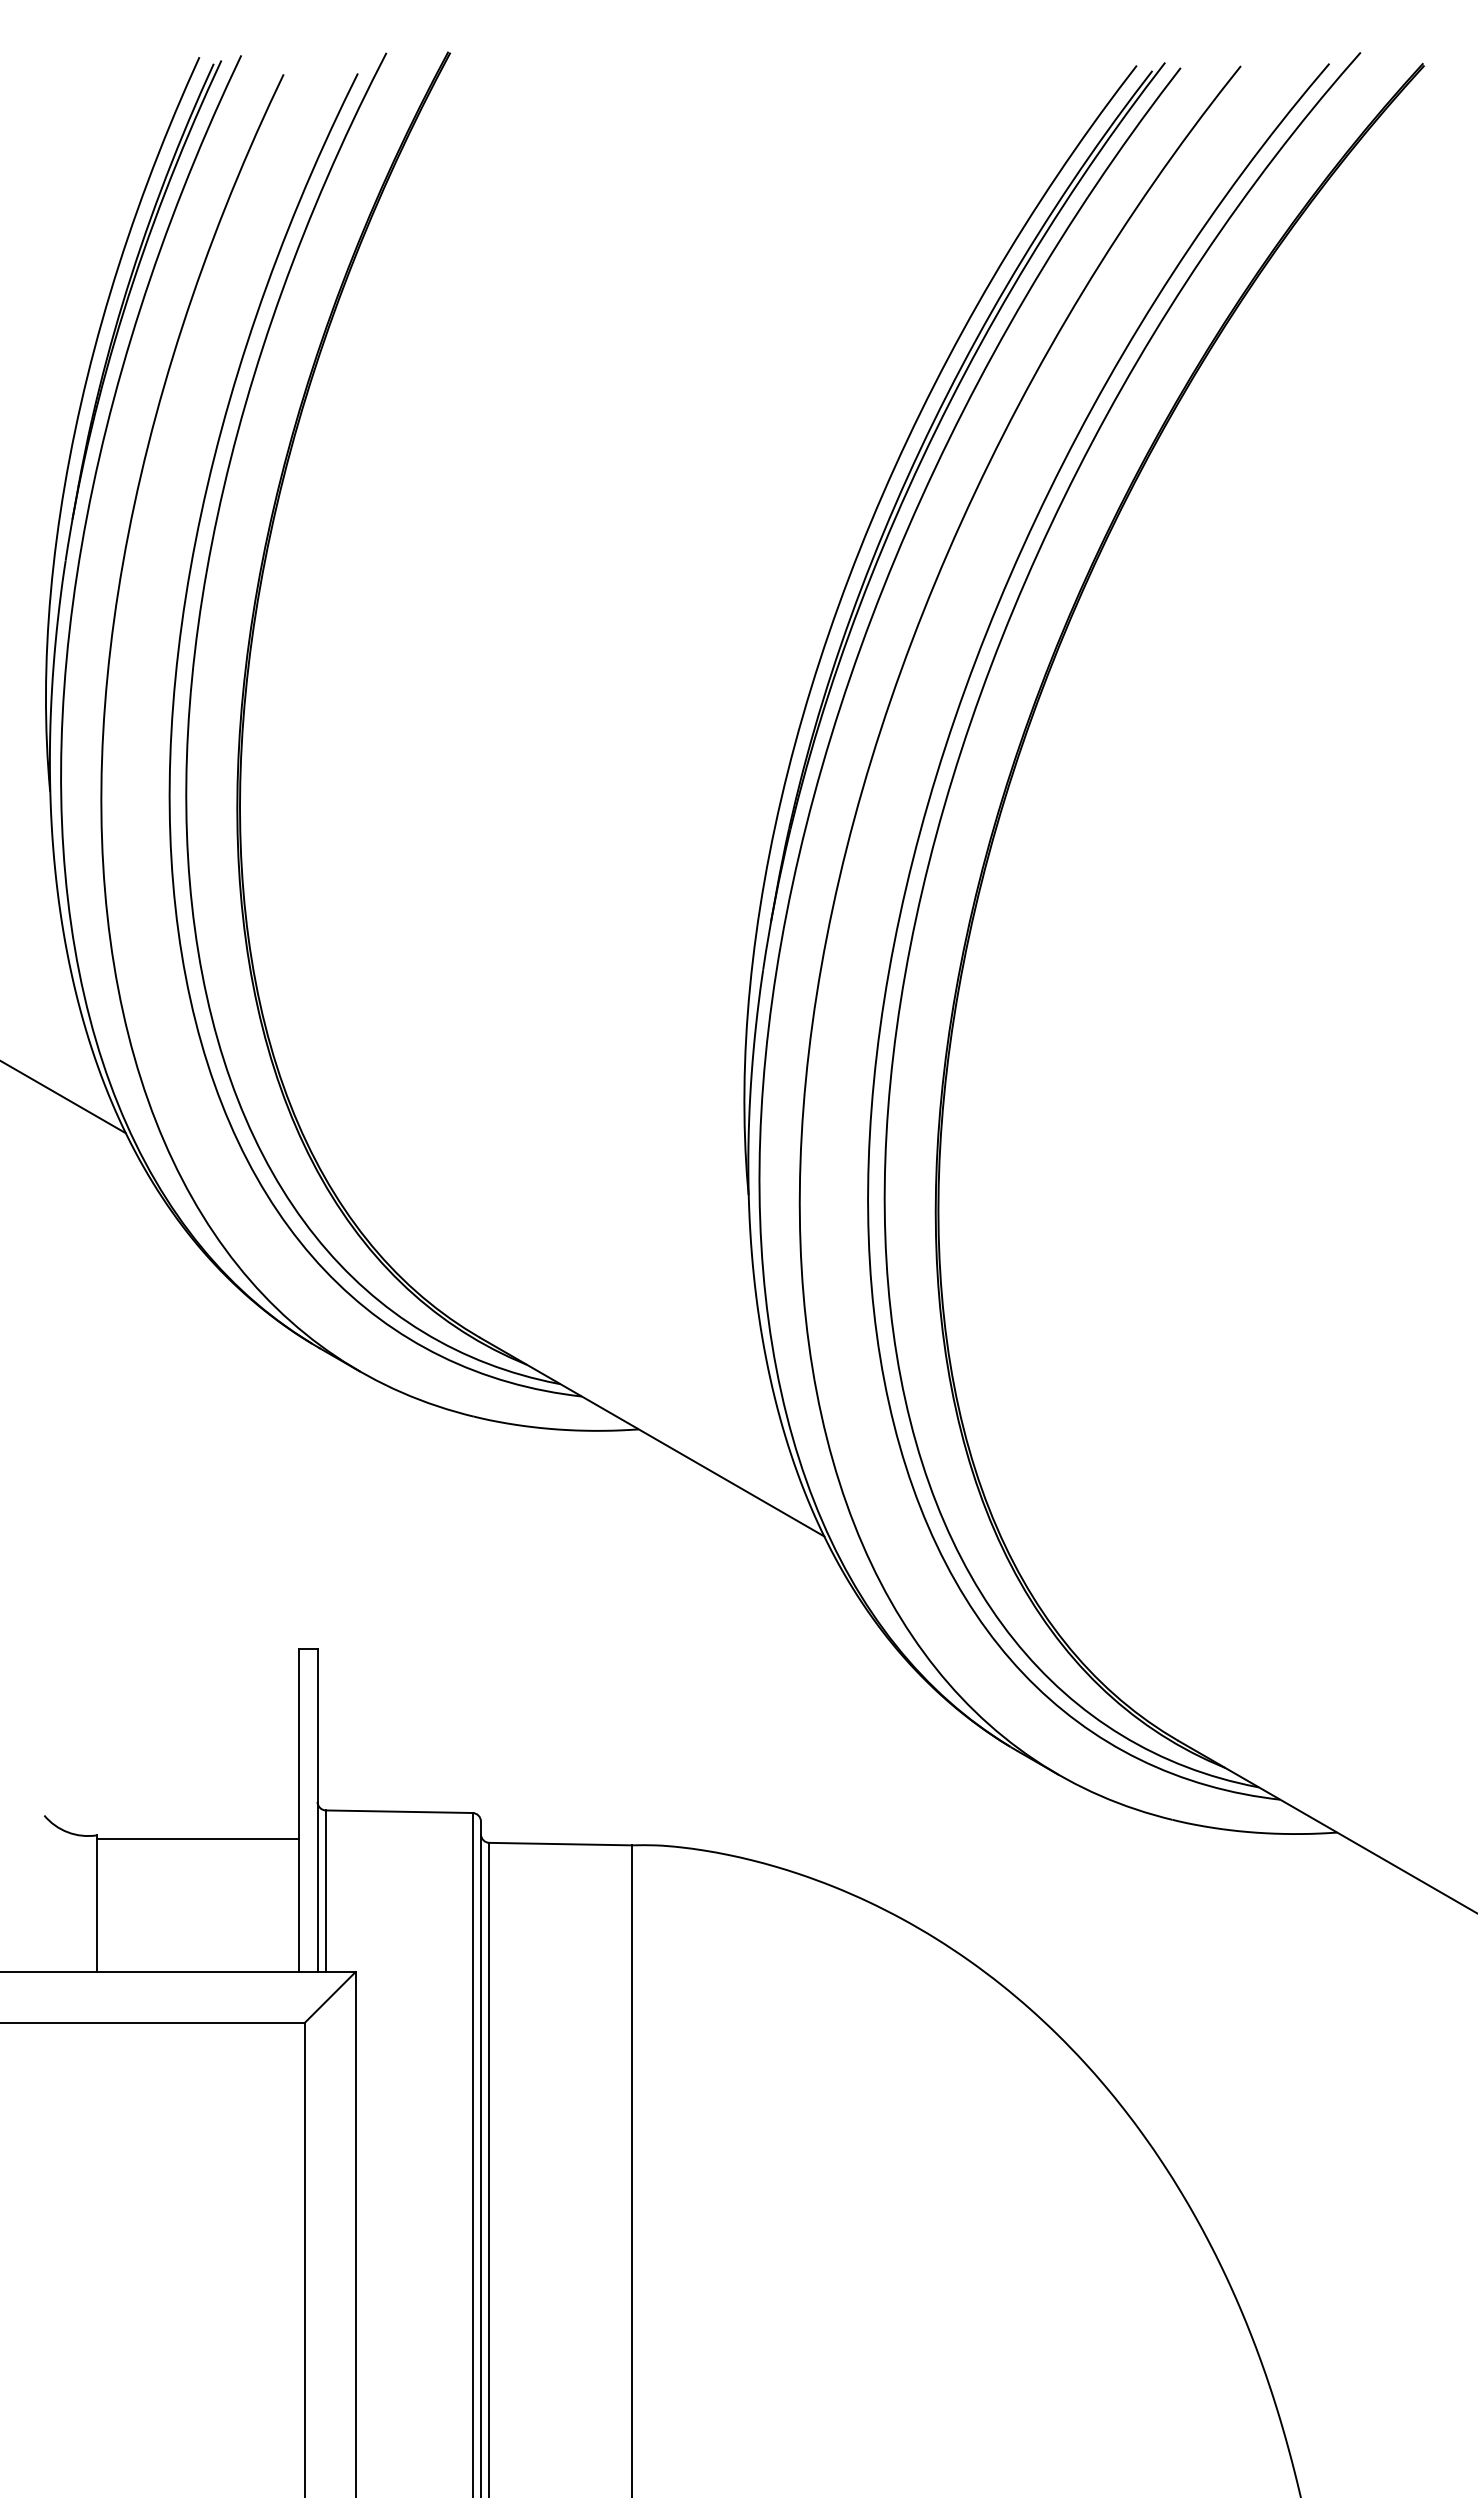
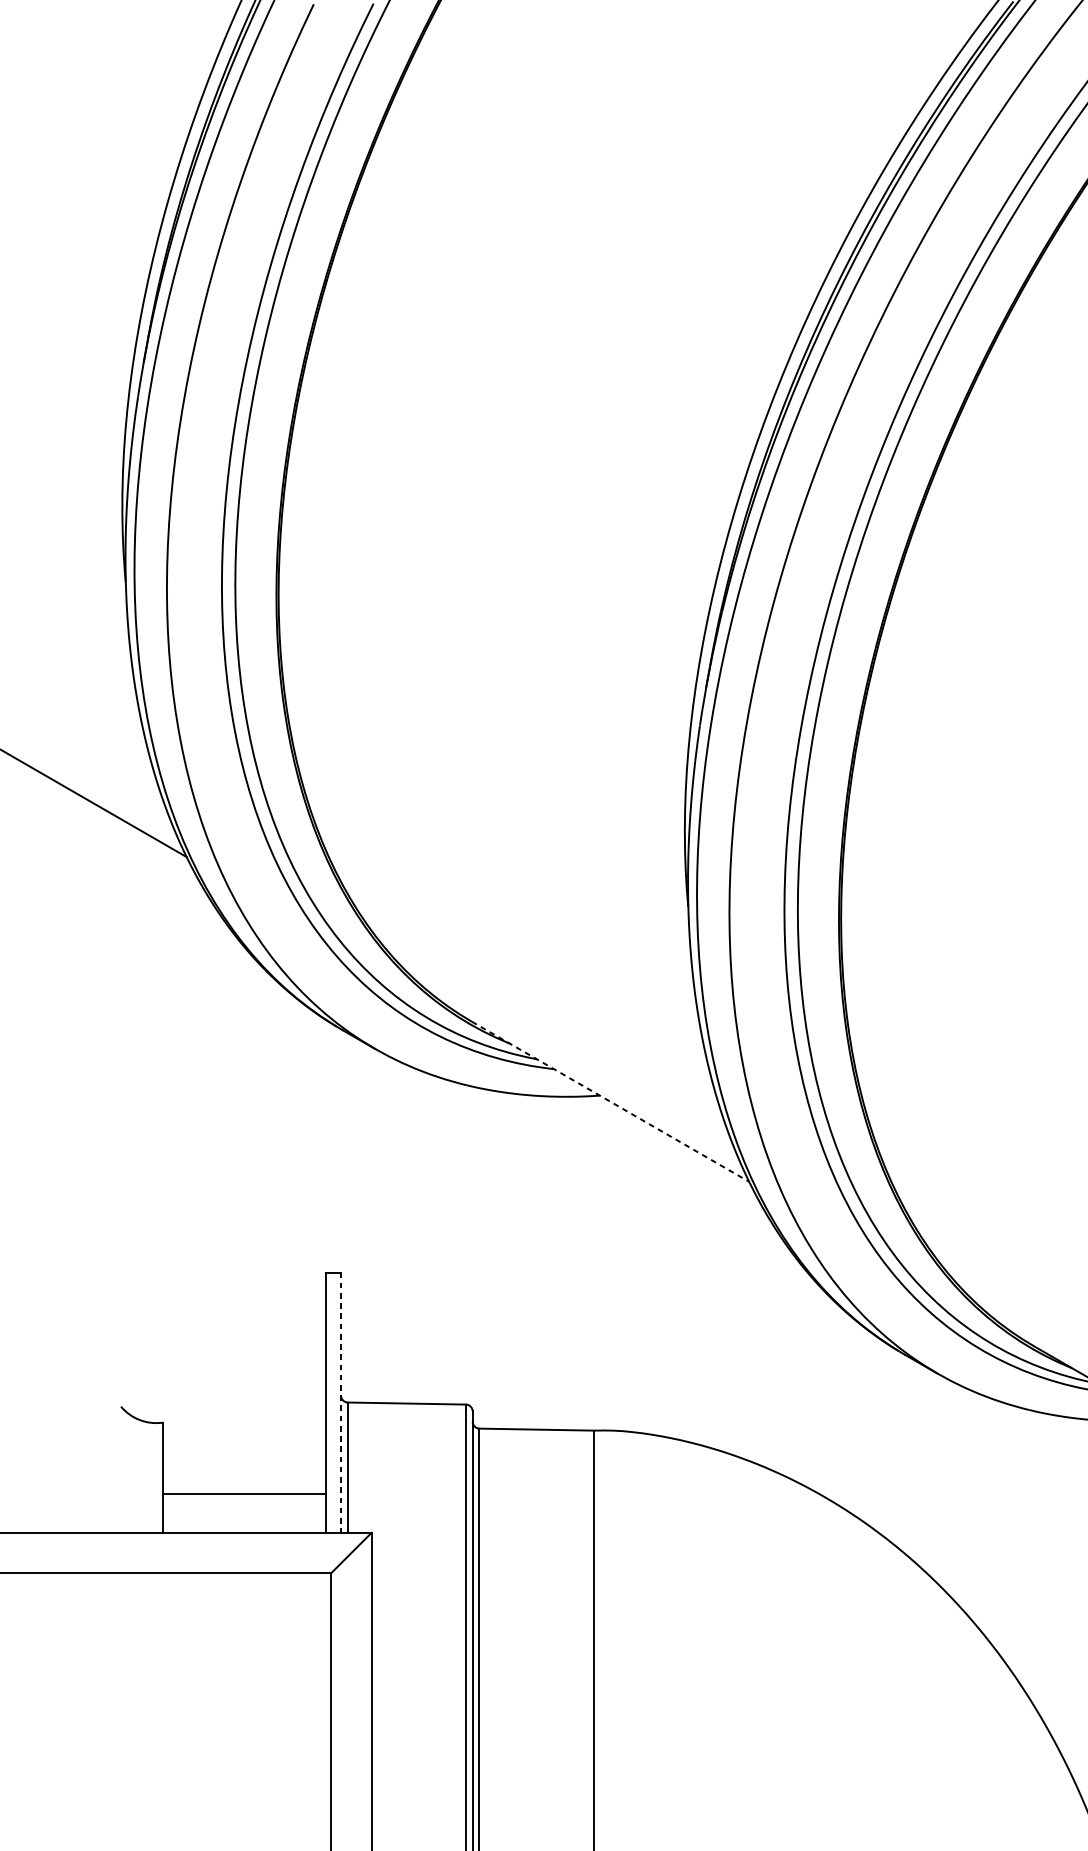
line: (652, 1437) -> (610, 1102), solid -> dashed
line: (317, 1810) -> (341, 1402), solid -> dashed
line: (197, 1839) -> (244, 1494), moved

